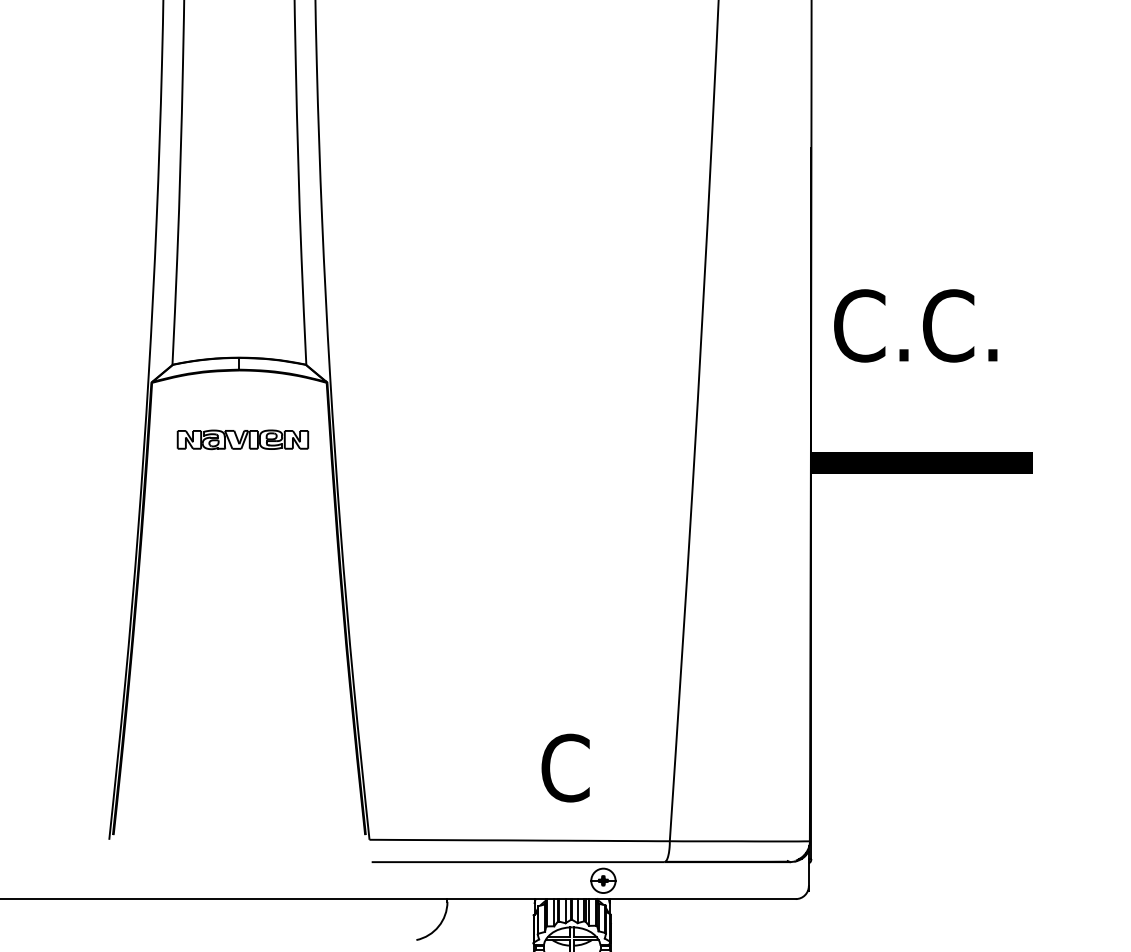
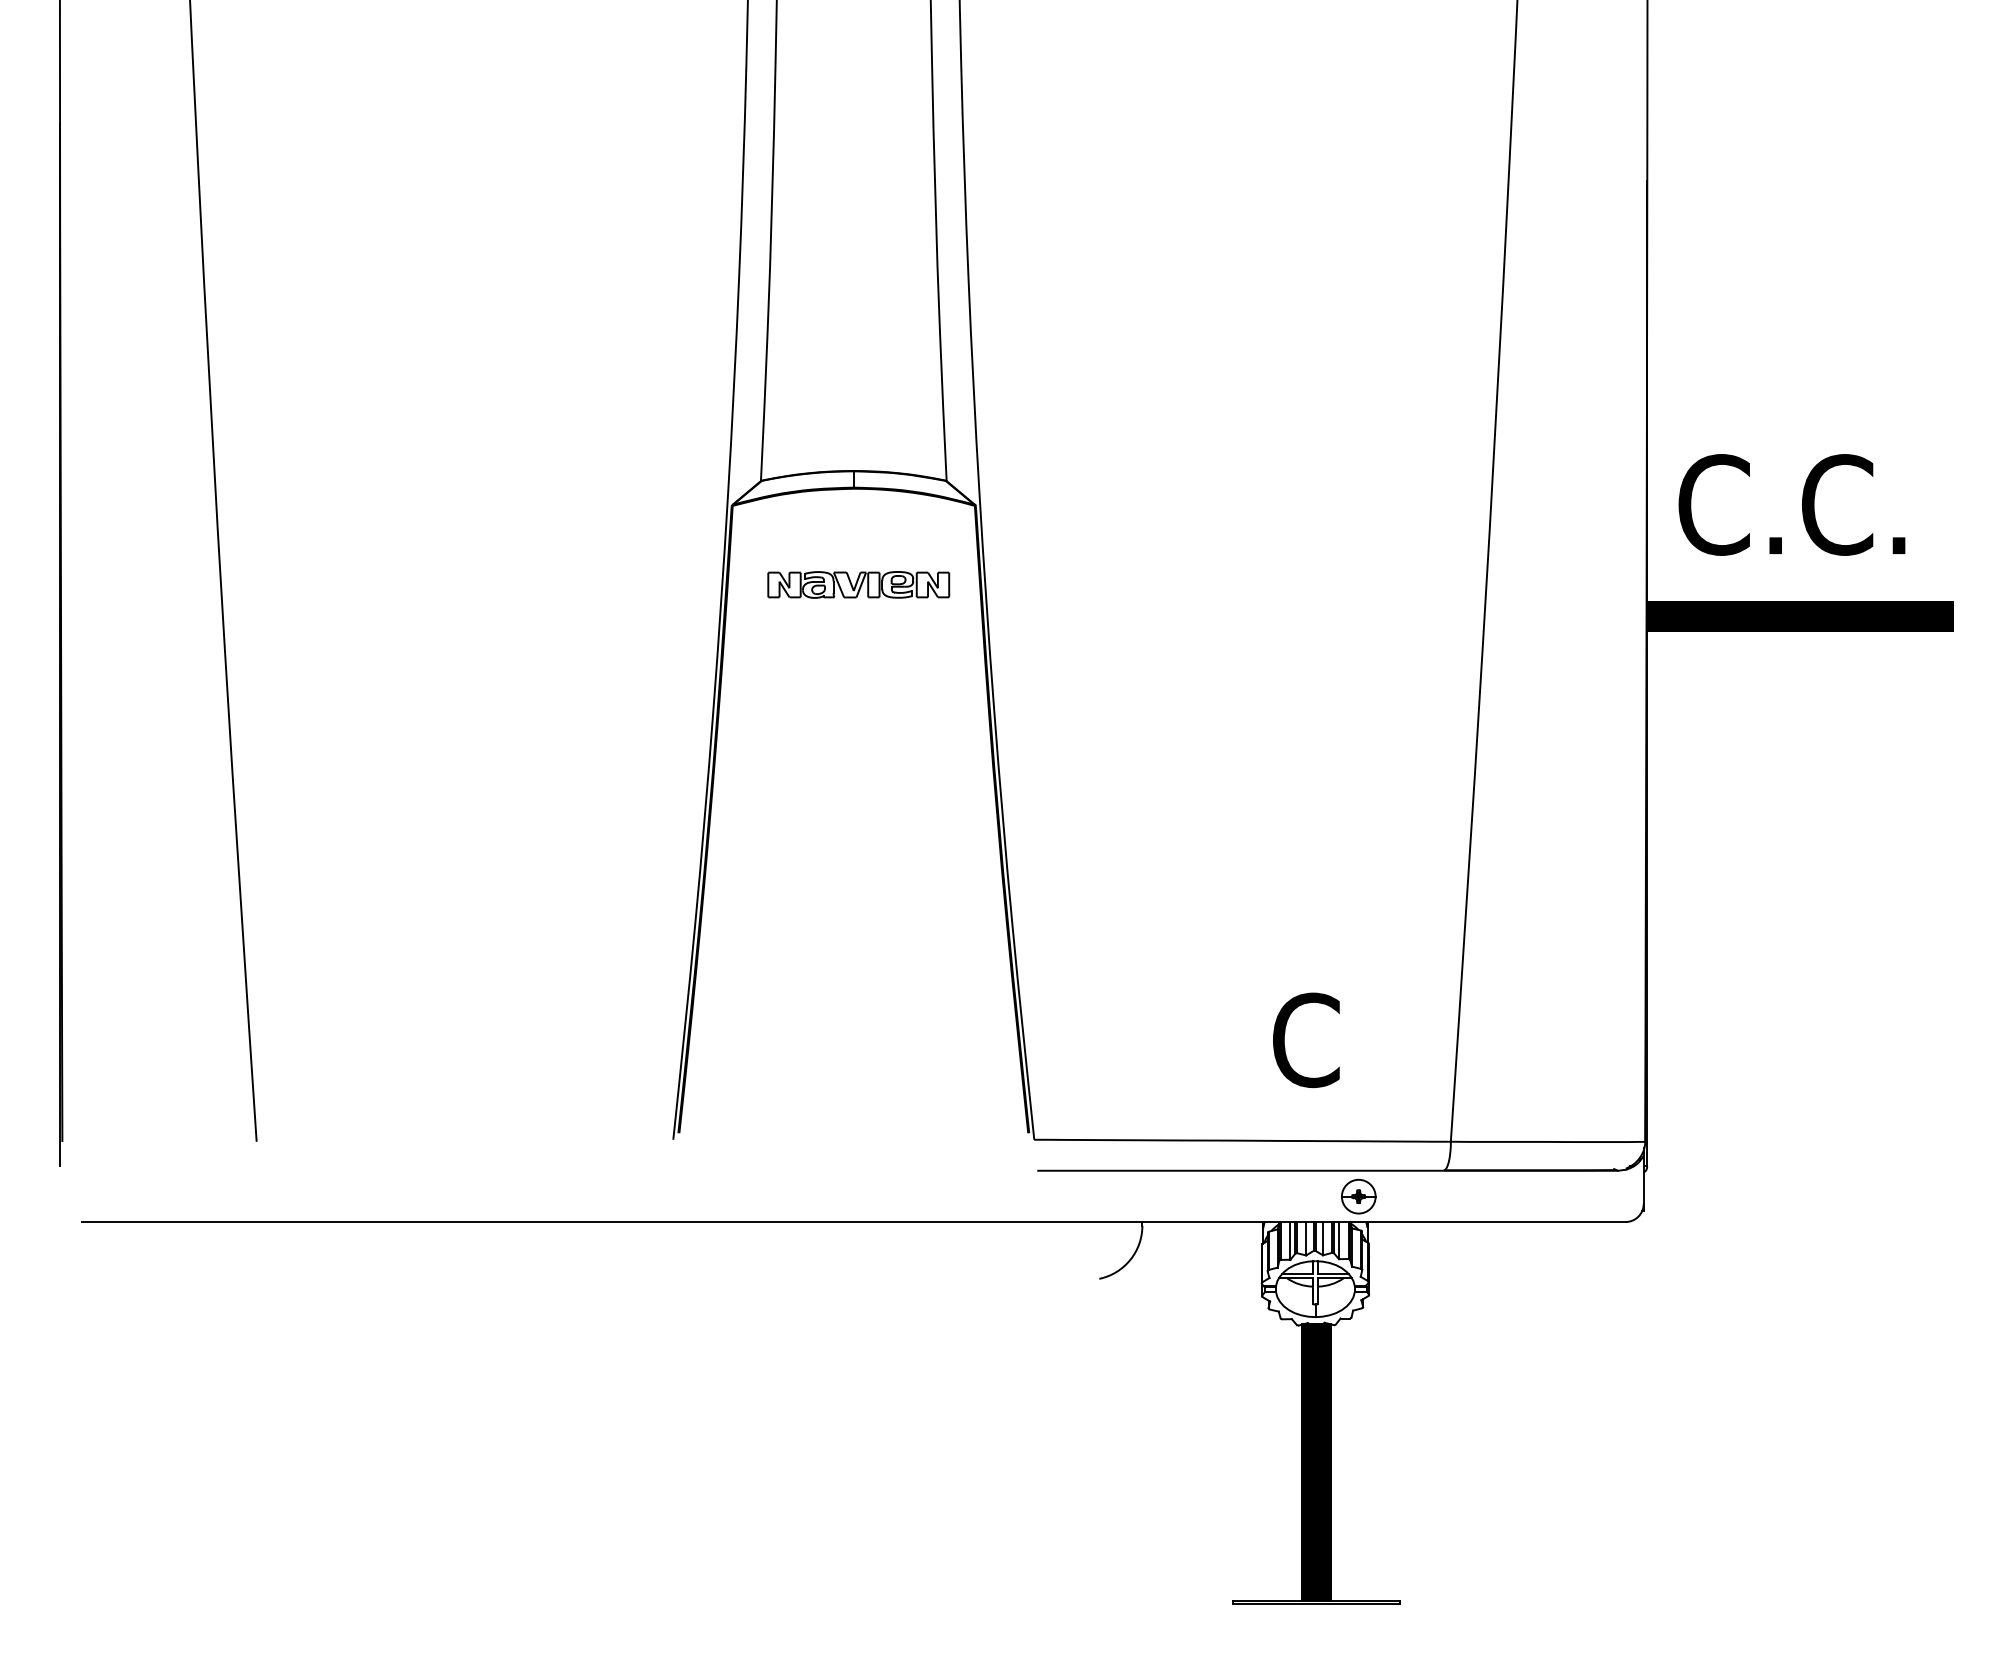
text: (915, 325) -> (1791, 504), moved

